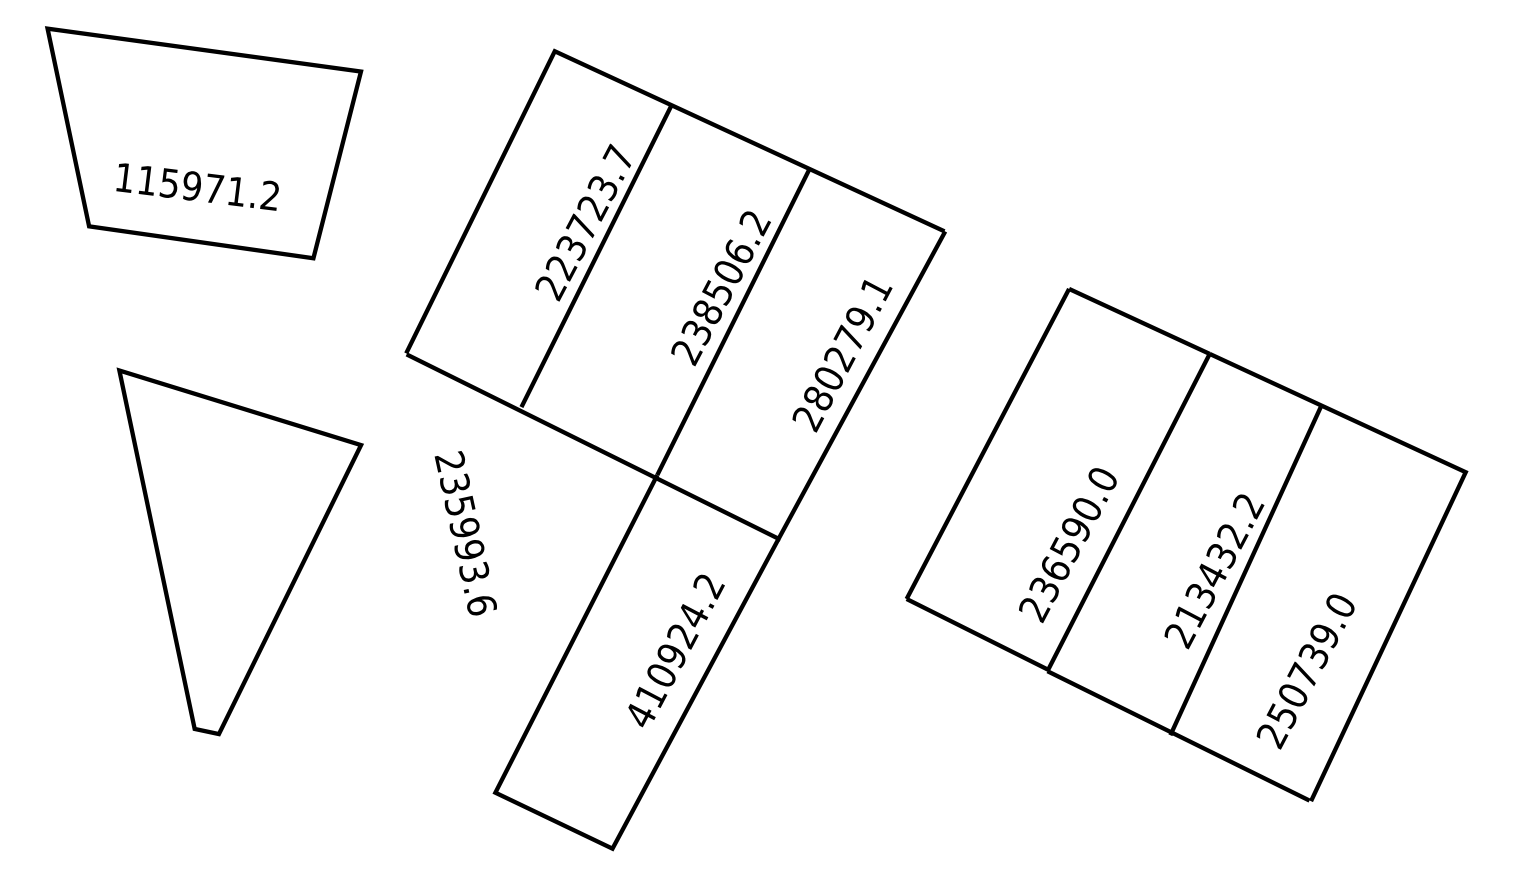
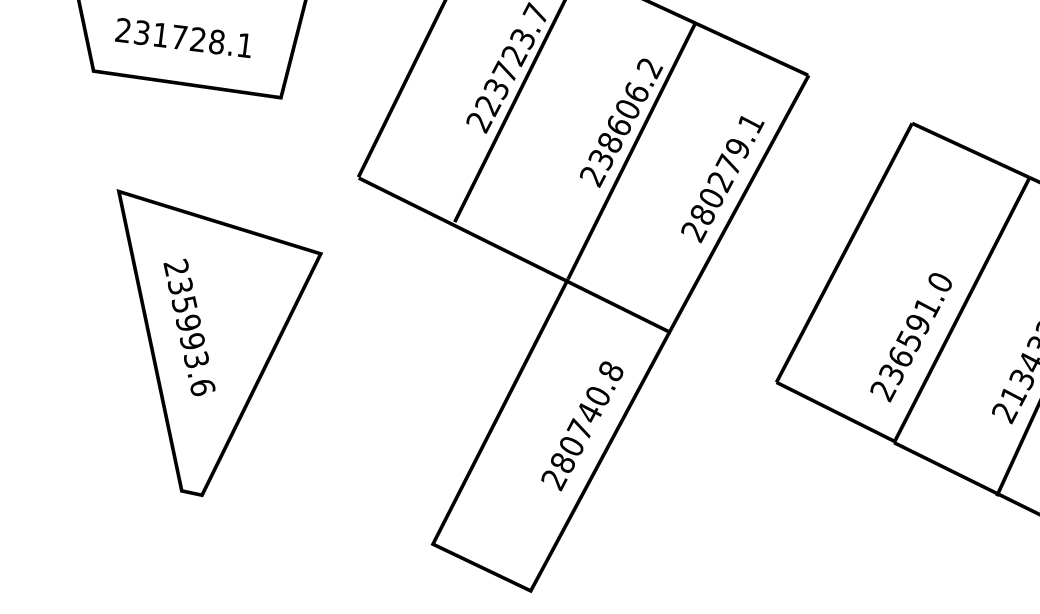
text: (196, 186) -> (183, 37), 115971.2 -> 231728.1
text: (717, 292) -> (618, 126), 238506.2 -> 238606.2
text: (1087, 509) -> (927, 307), 236590.0 -> 236591.0
text: (465, 533) -> (189, 327), moved
text: (674, 651) -> (582, 426), 410924.2 -> 280740.8

